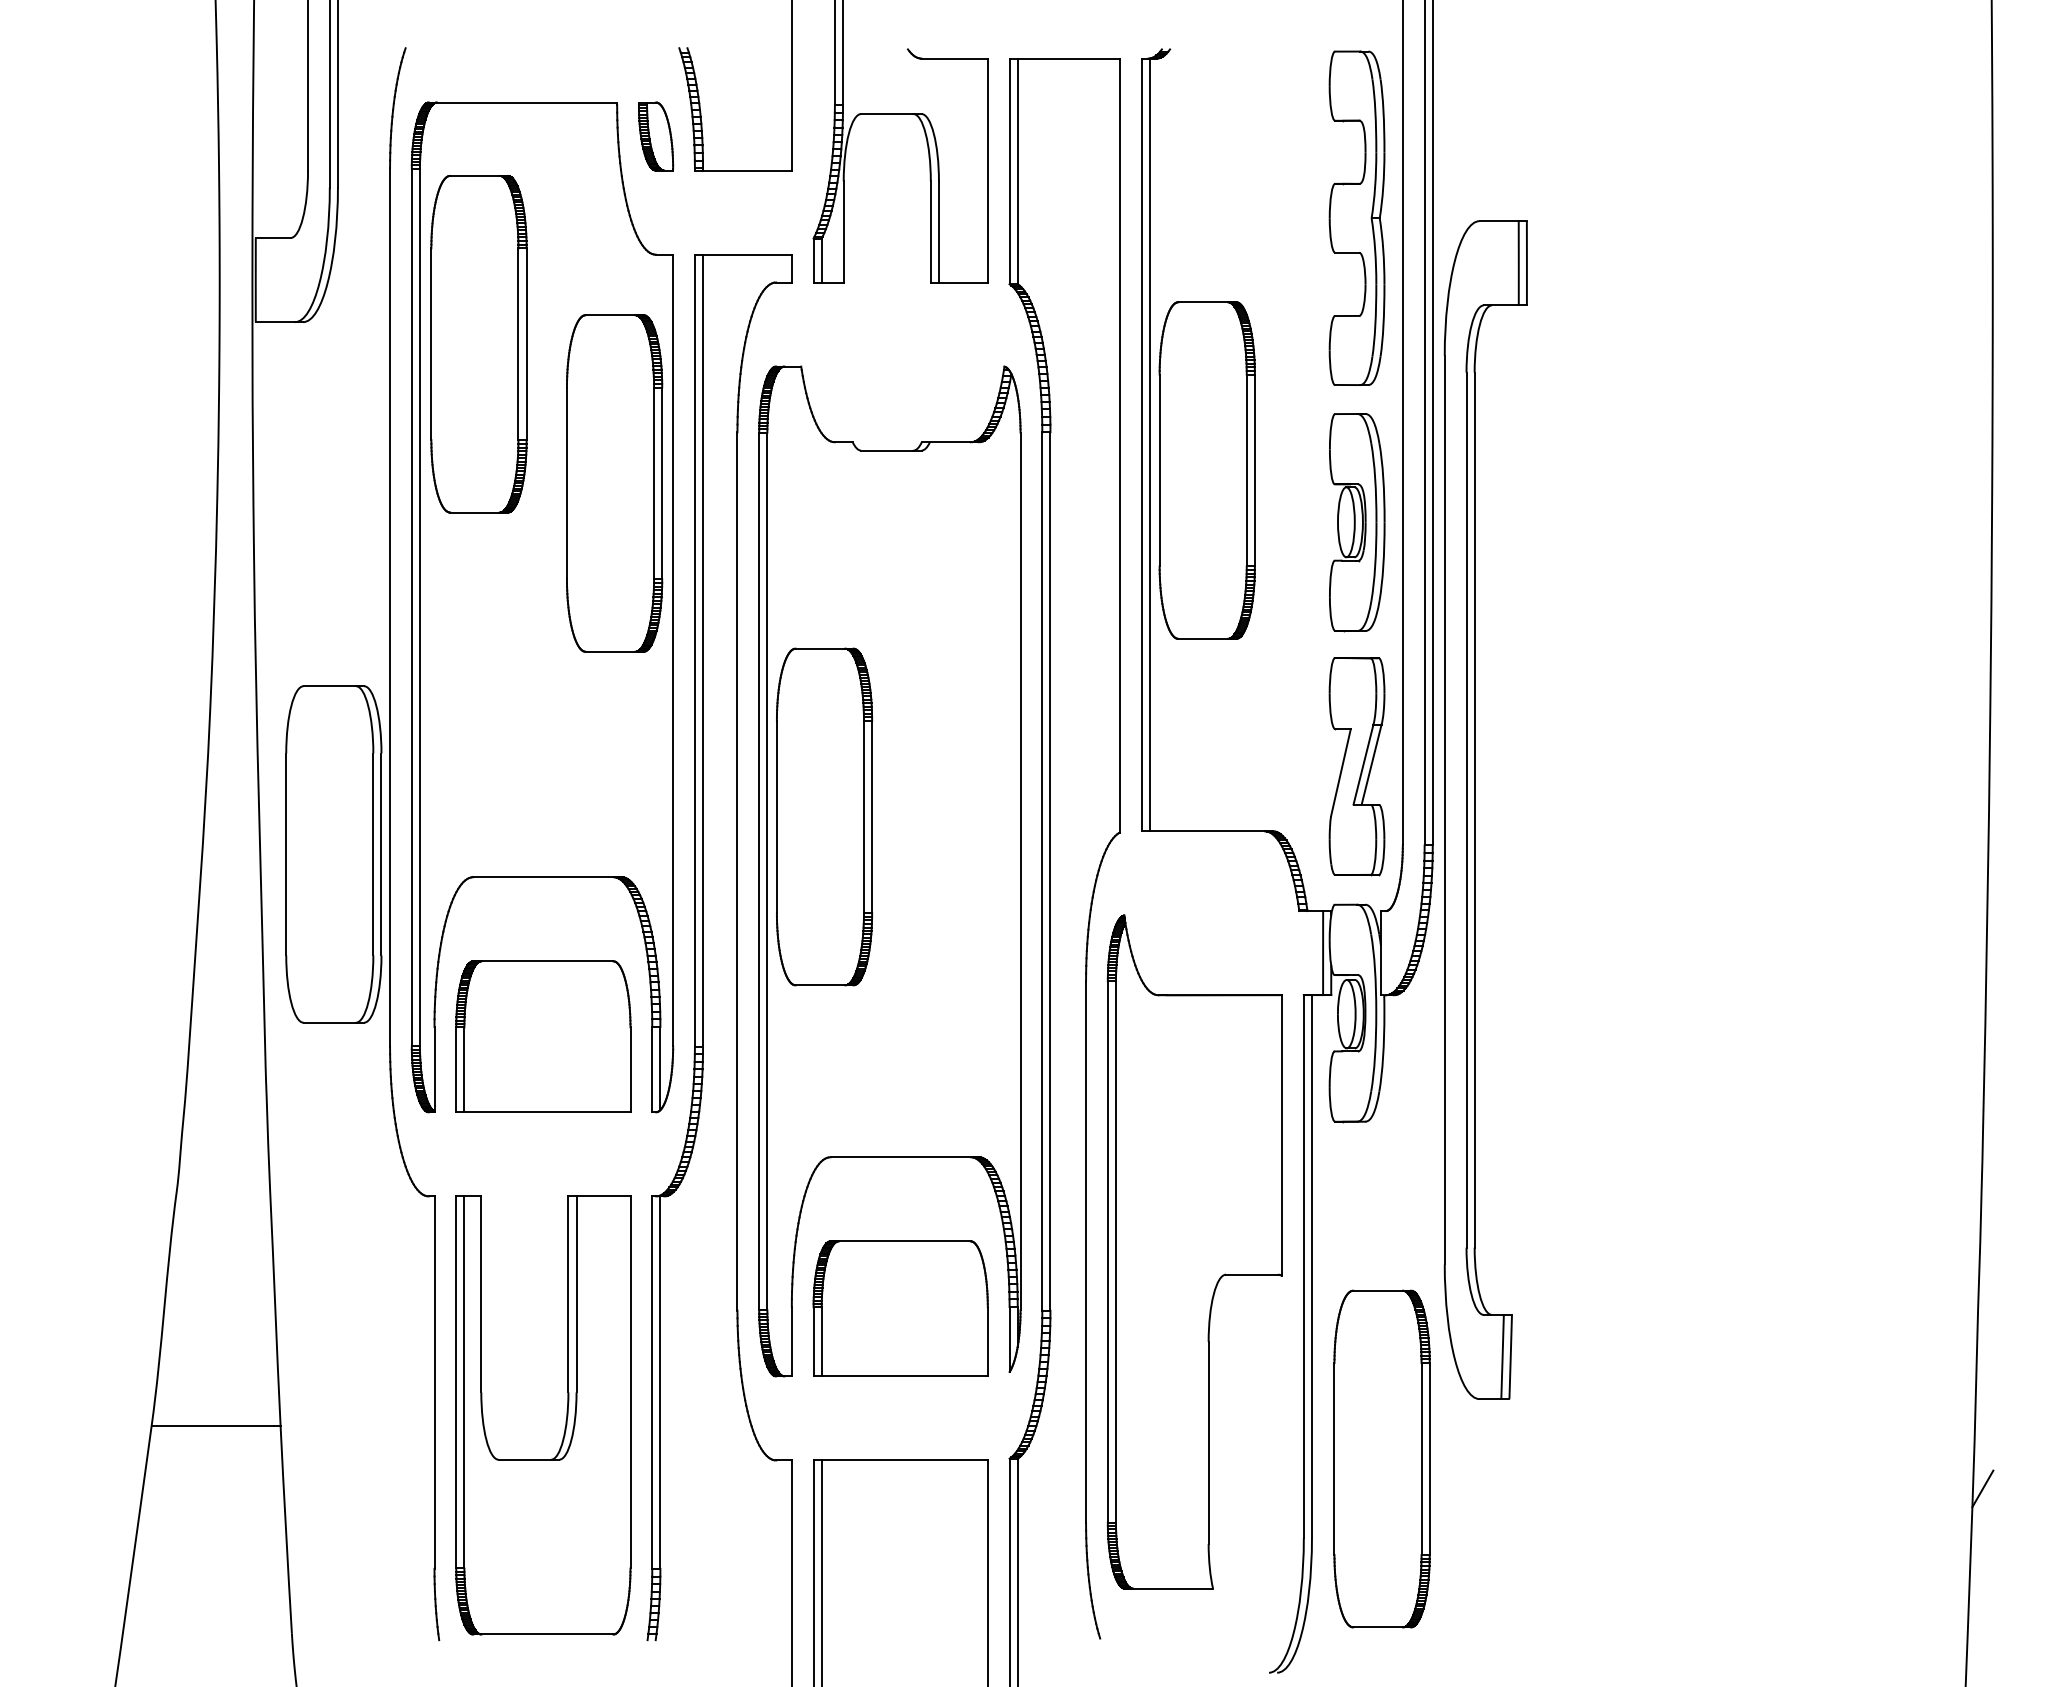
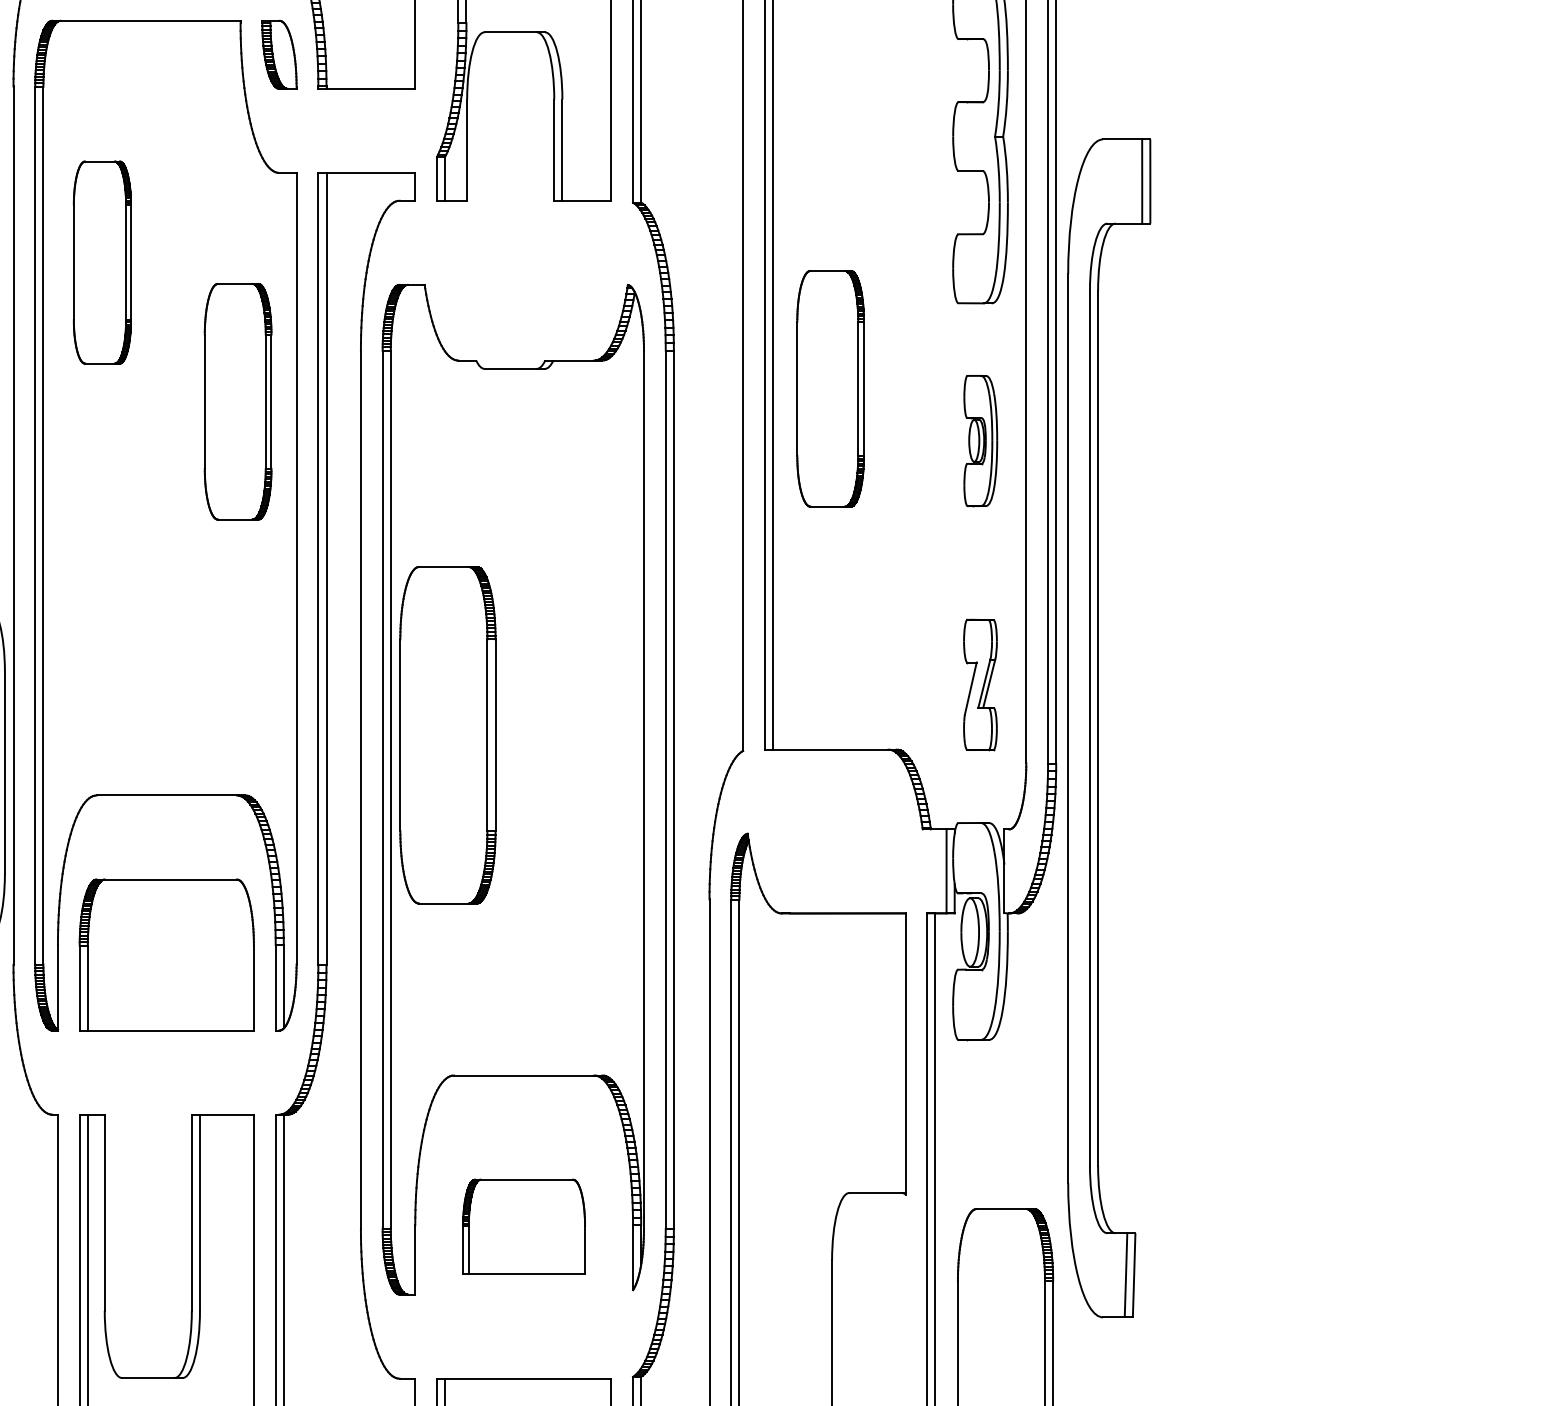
part: (478, 344) -> (101, 262), size x0.6
part: (1206, 470) -> (829, 388), size x0.7
part: (614, 483) -> (237, 401), size x0.7
part: (1357, 522) -> (980, 440), size x0.6
part: (1356, 766) -> (979, 684), size x0.6
part: (900, 1308) -> (523, 1226), size x0.7

